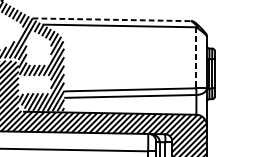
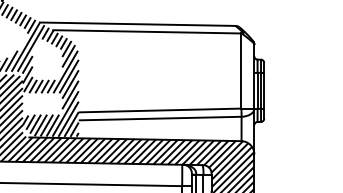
line: (111, 20) -> (137, 24), dashed -> solid
line: (196, 58) -> (241, 71), dashed -> solid

